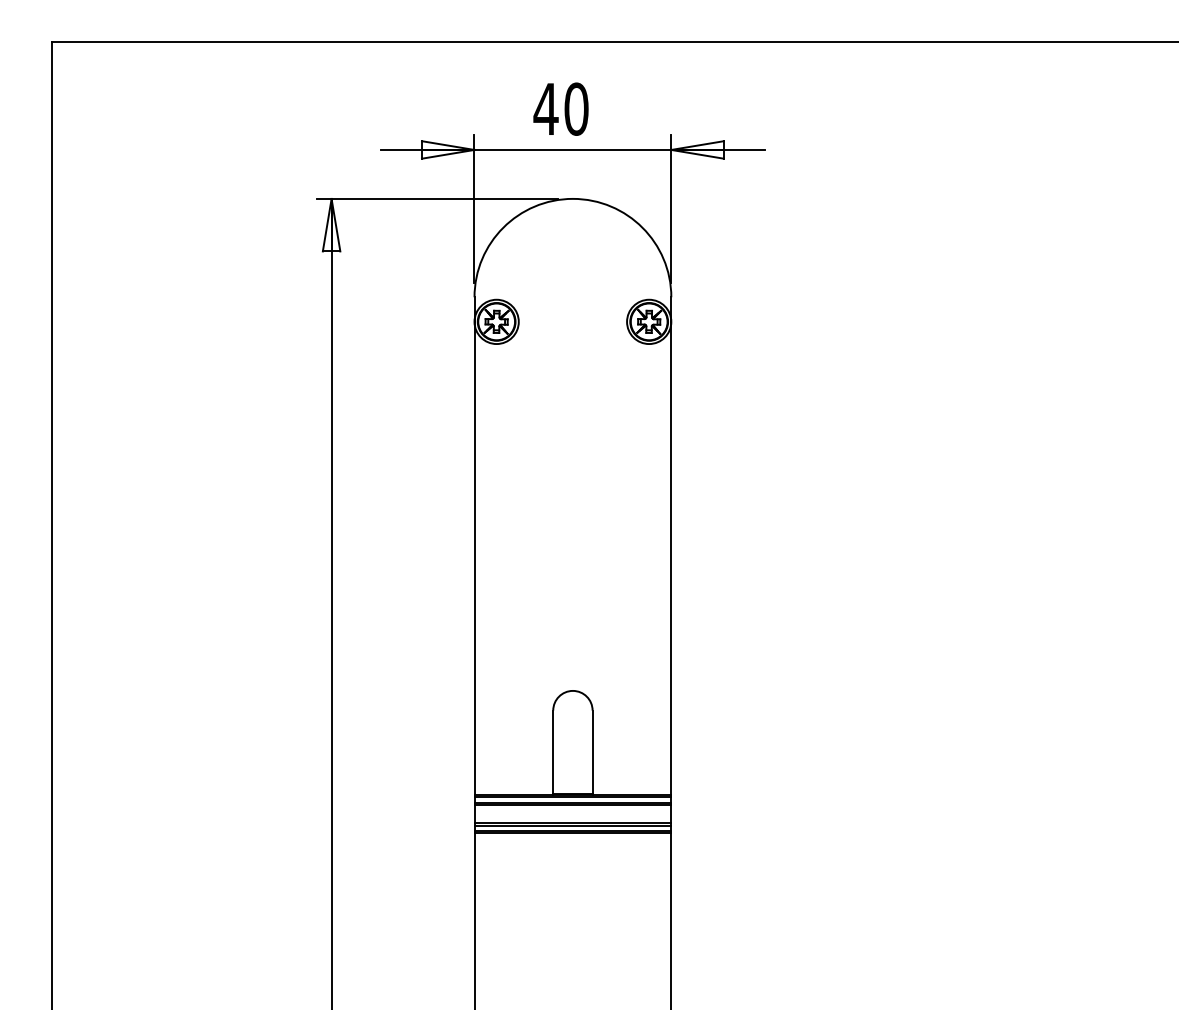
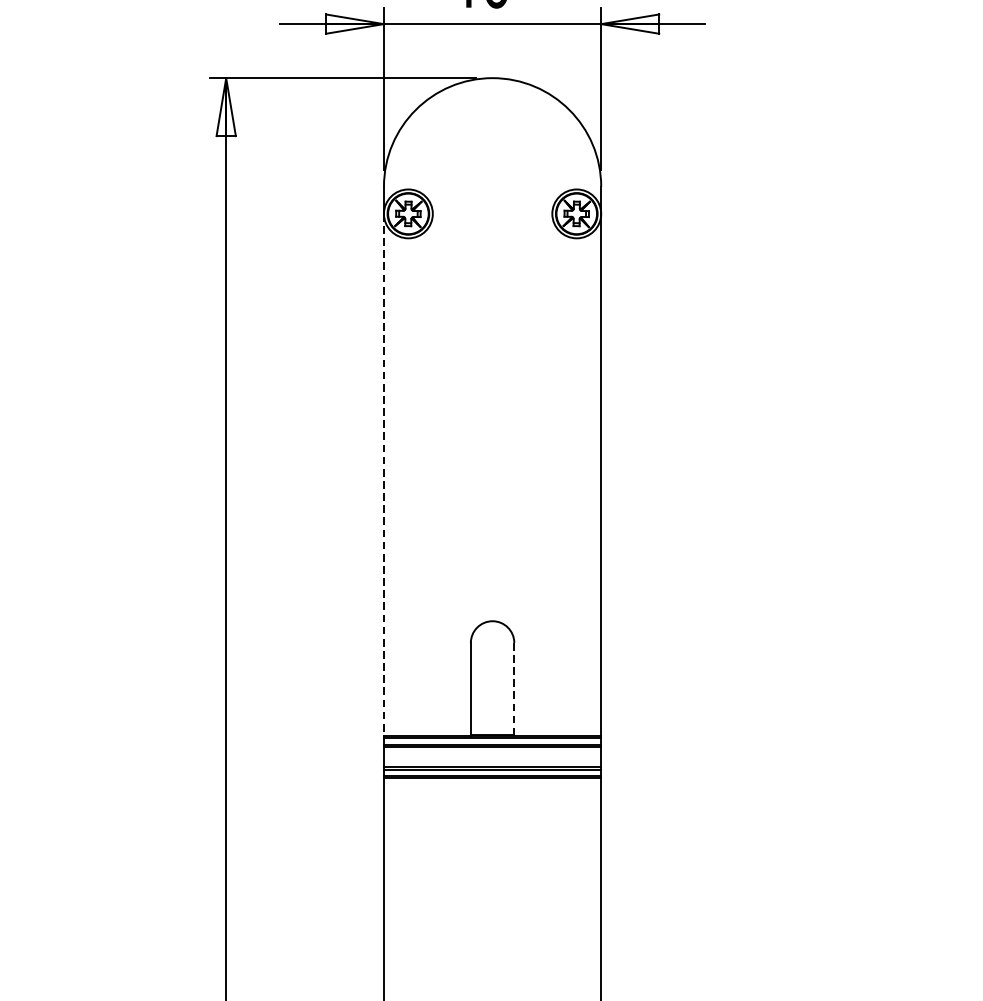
line: (474, 558) -> (383, 475), solid -> dashed
line: (592, 752) -> (514, 689), solid -> dashed

